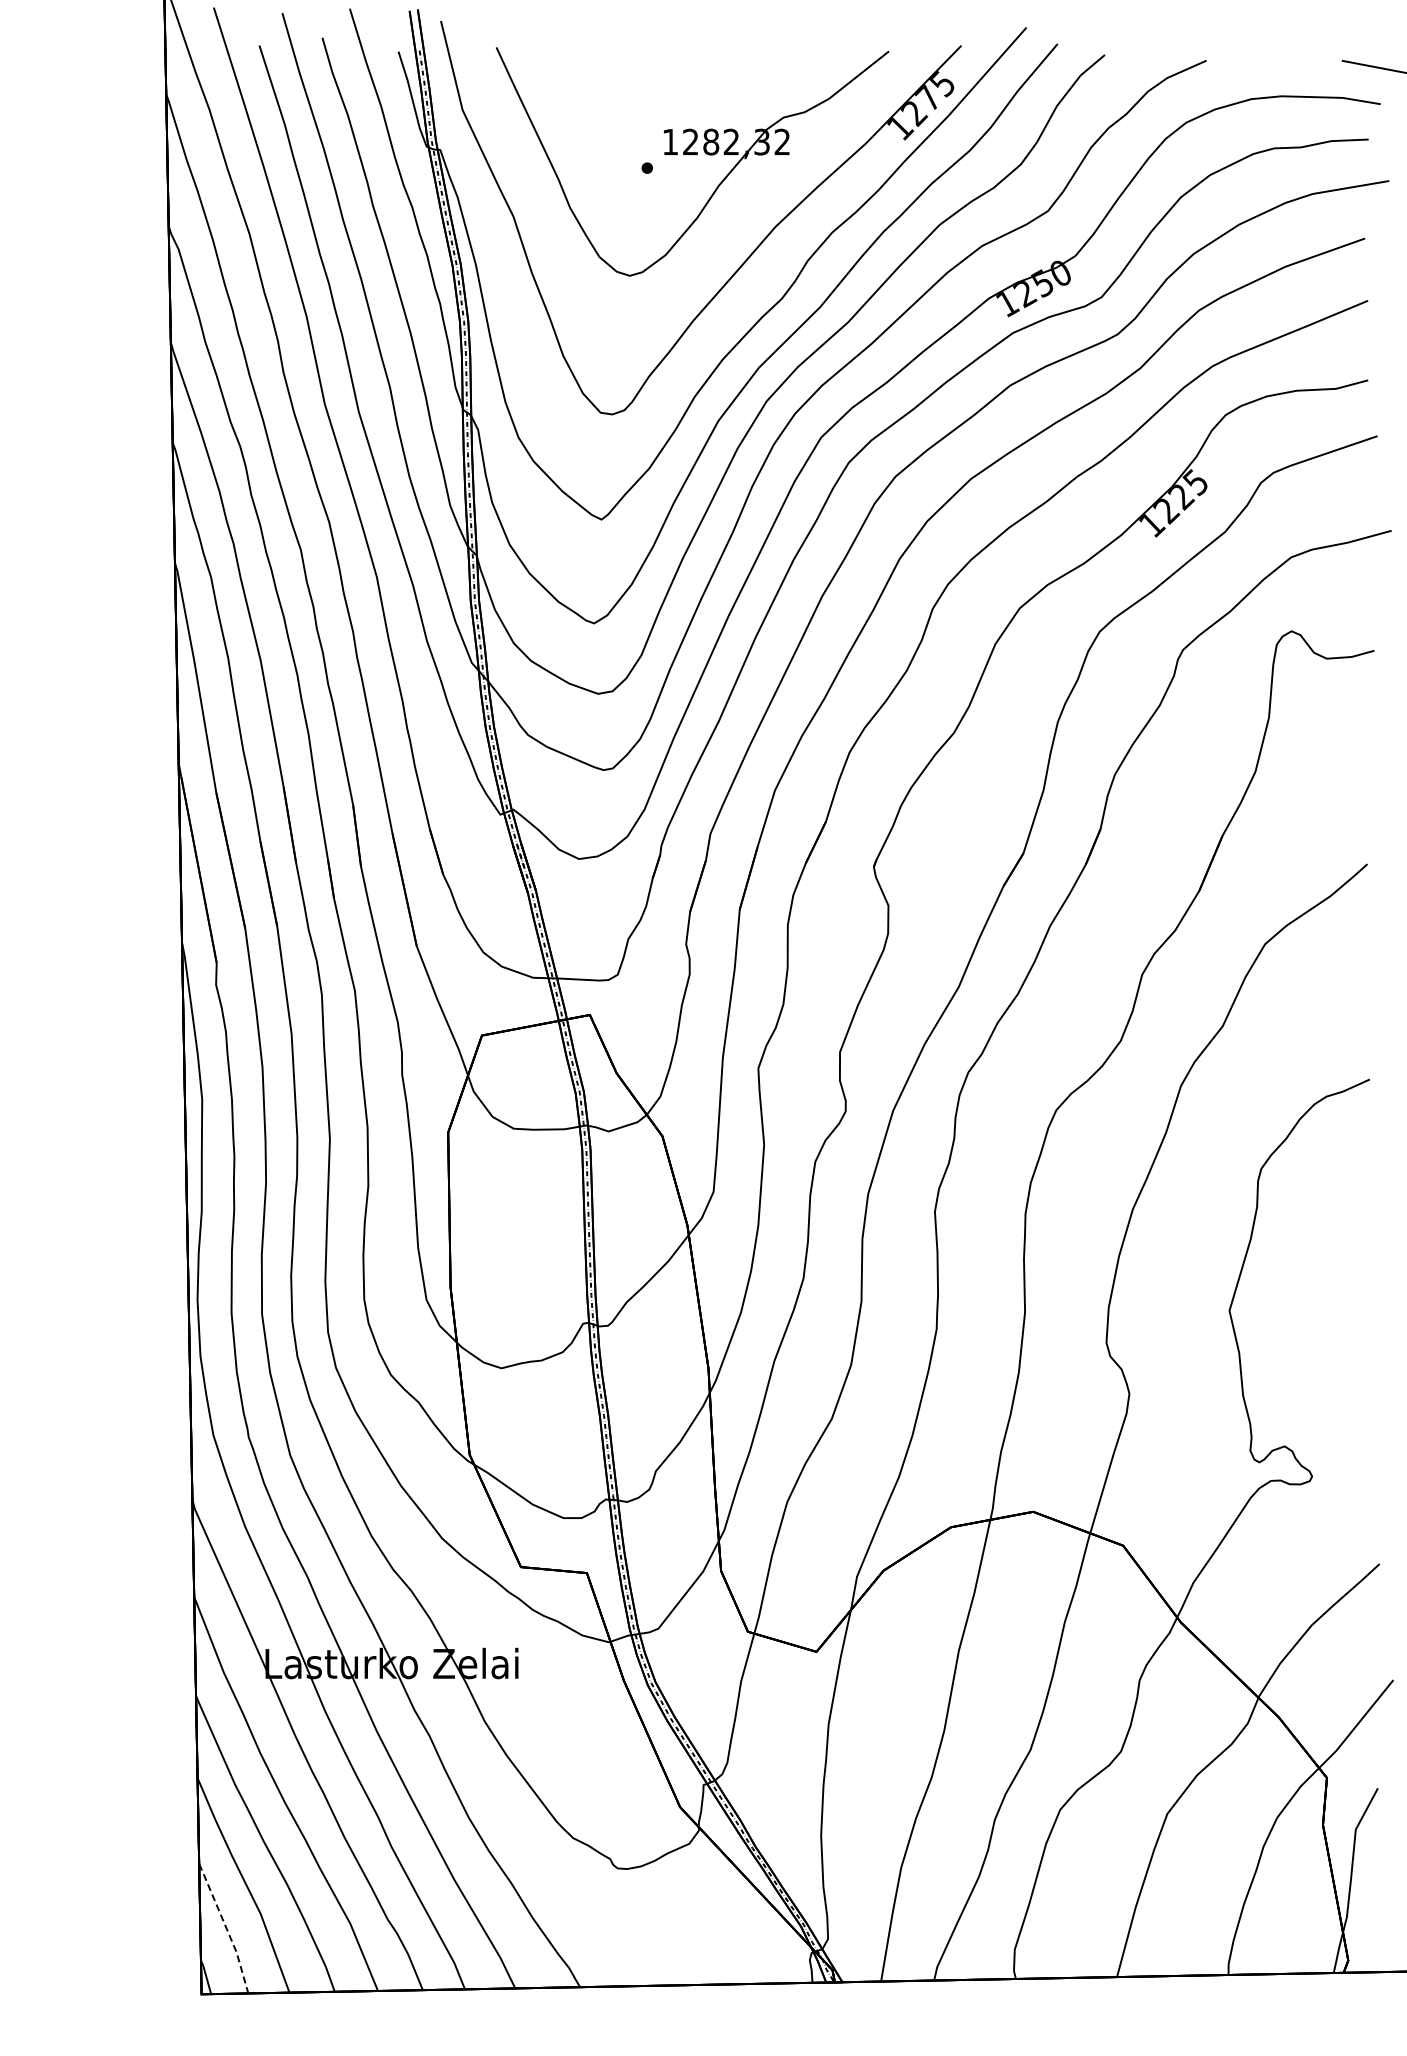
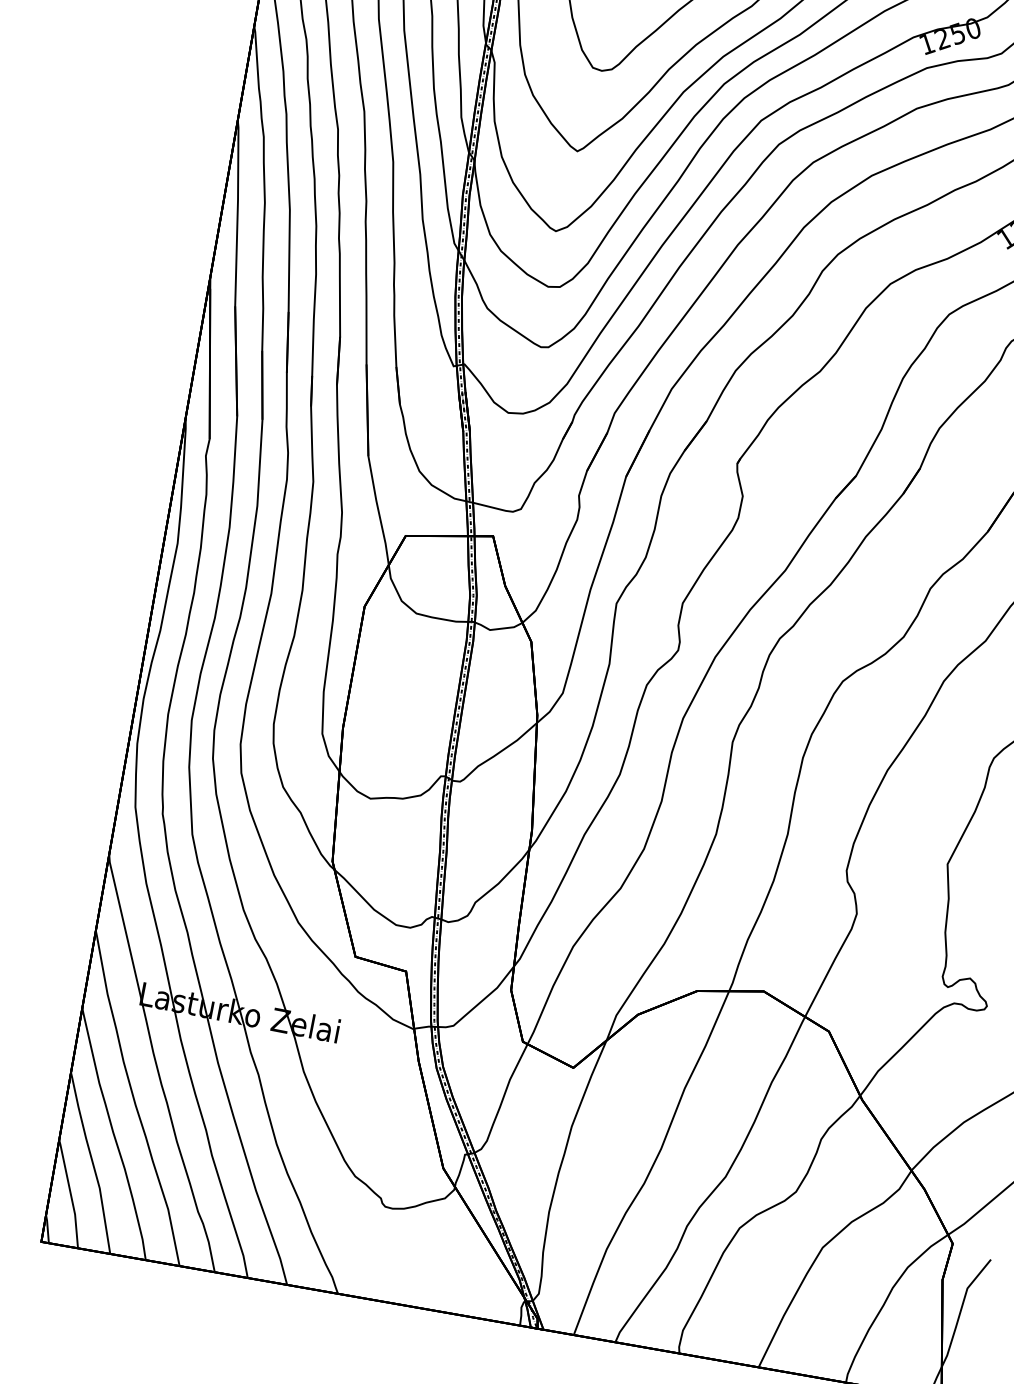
line: (226, 1928) -> (70, 1194), dashed -> solid

